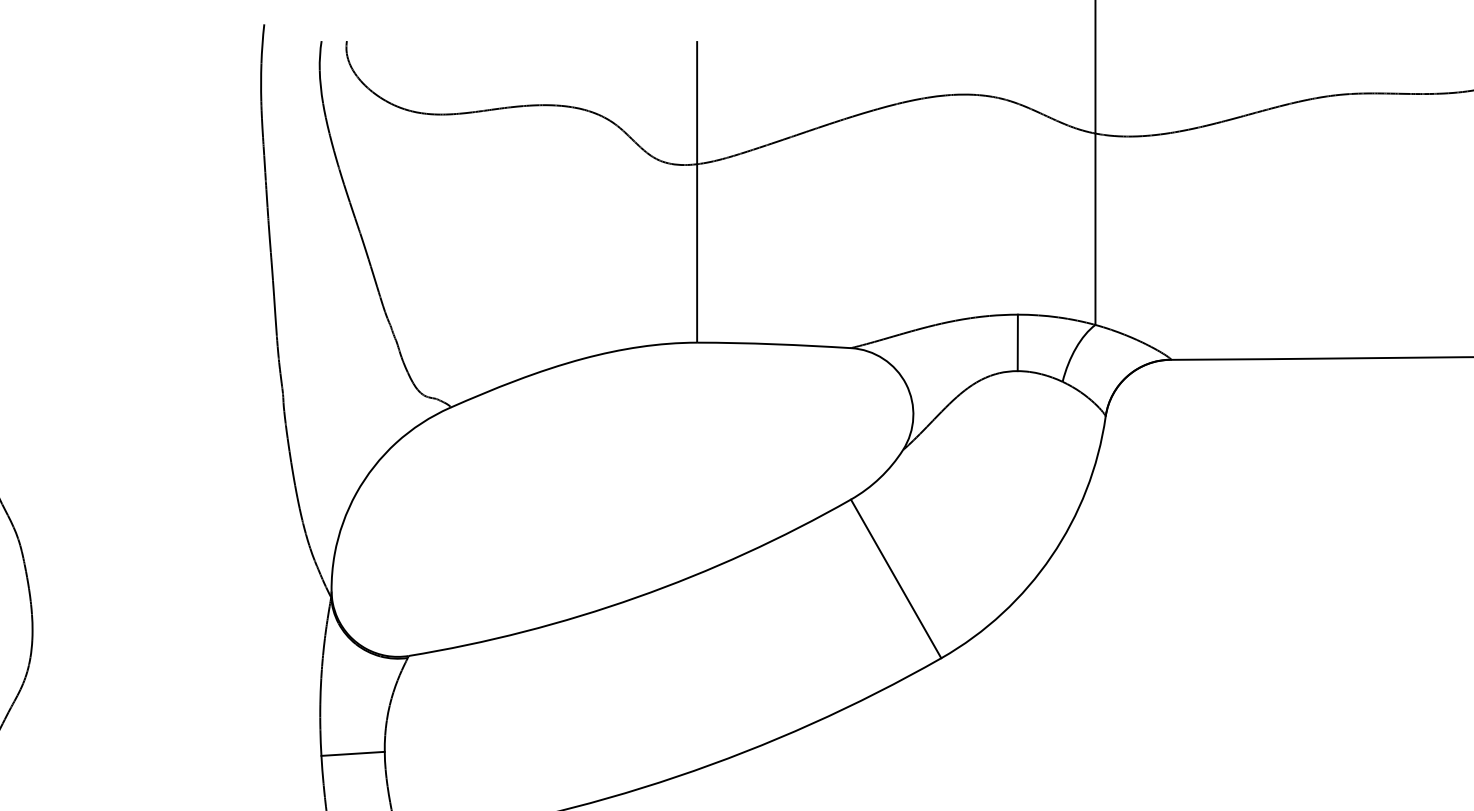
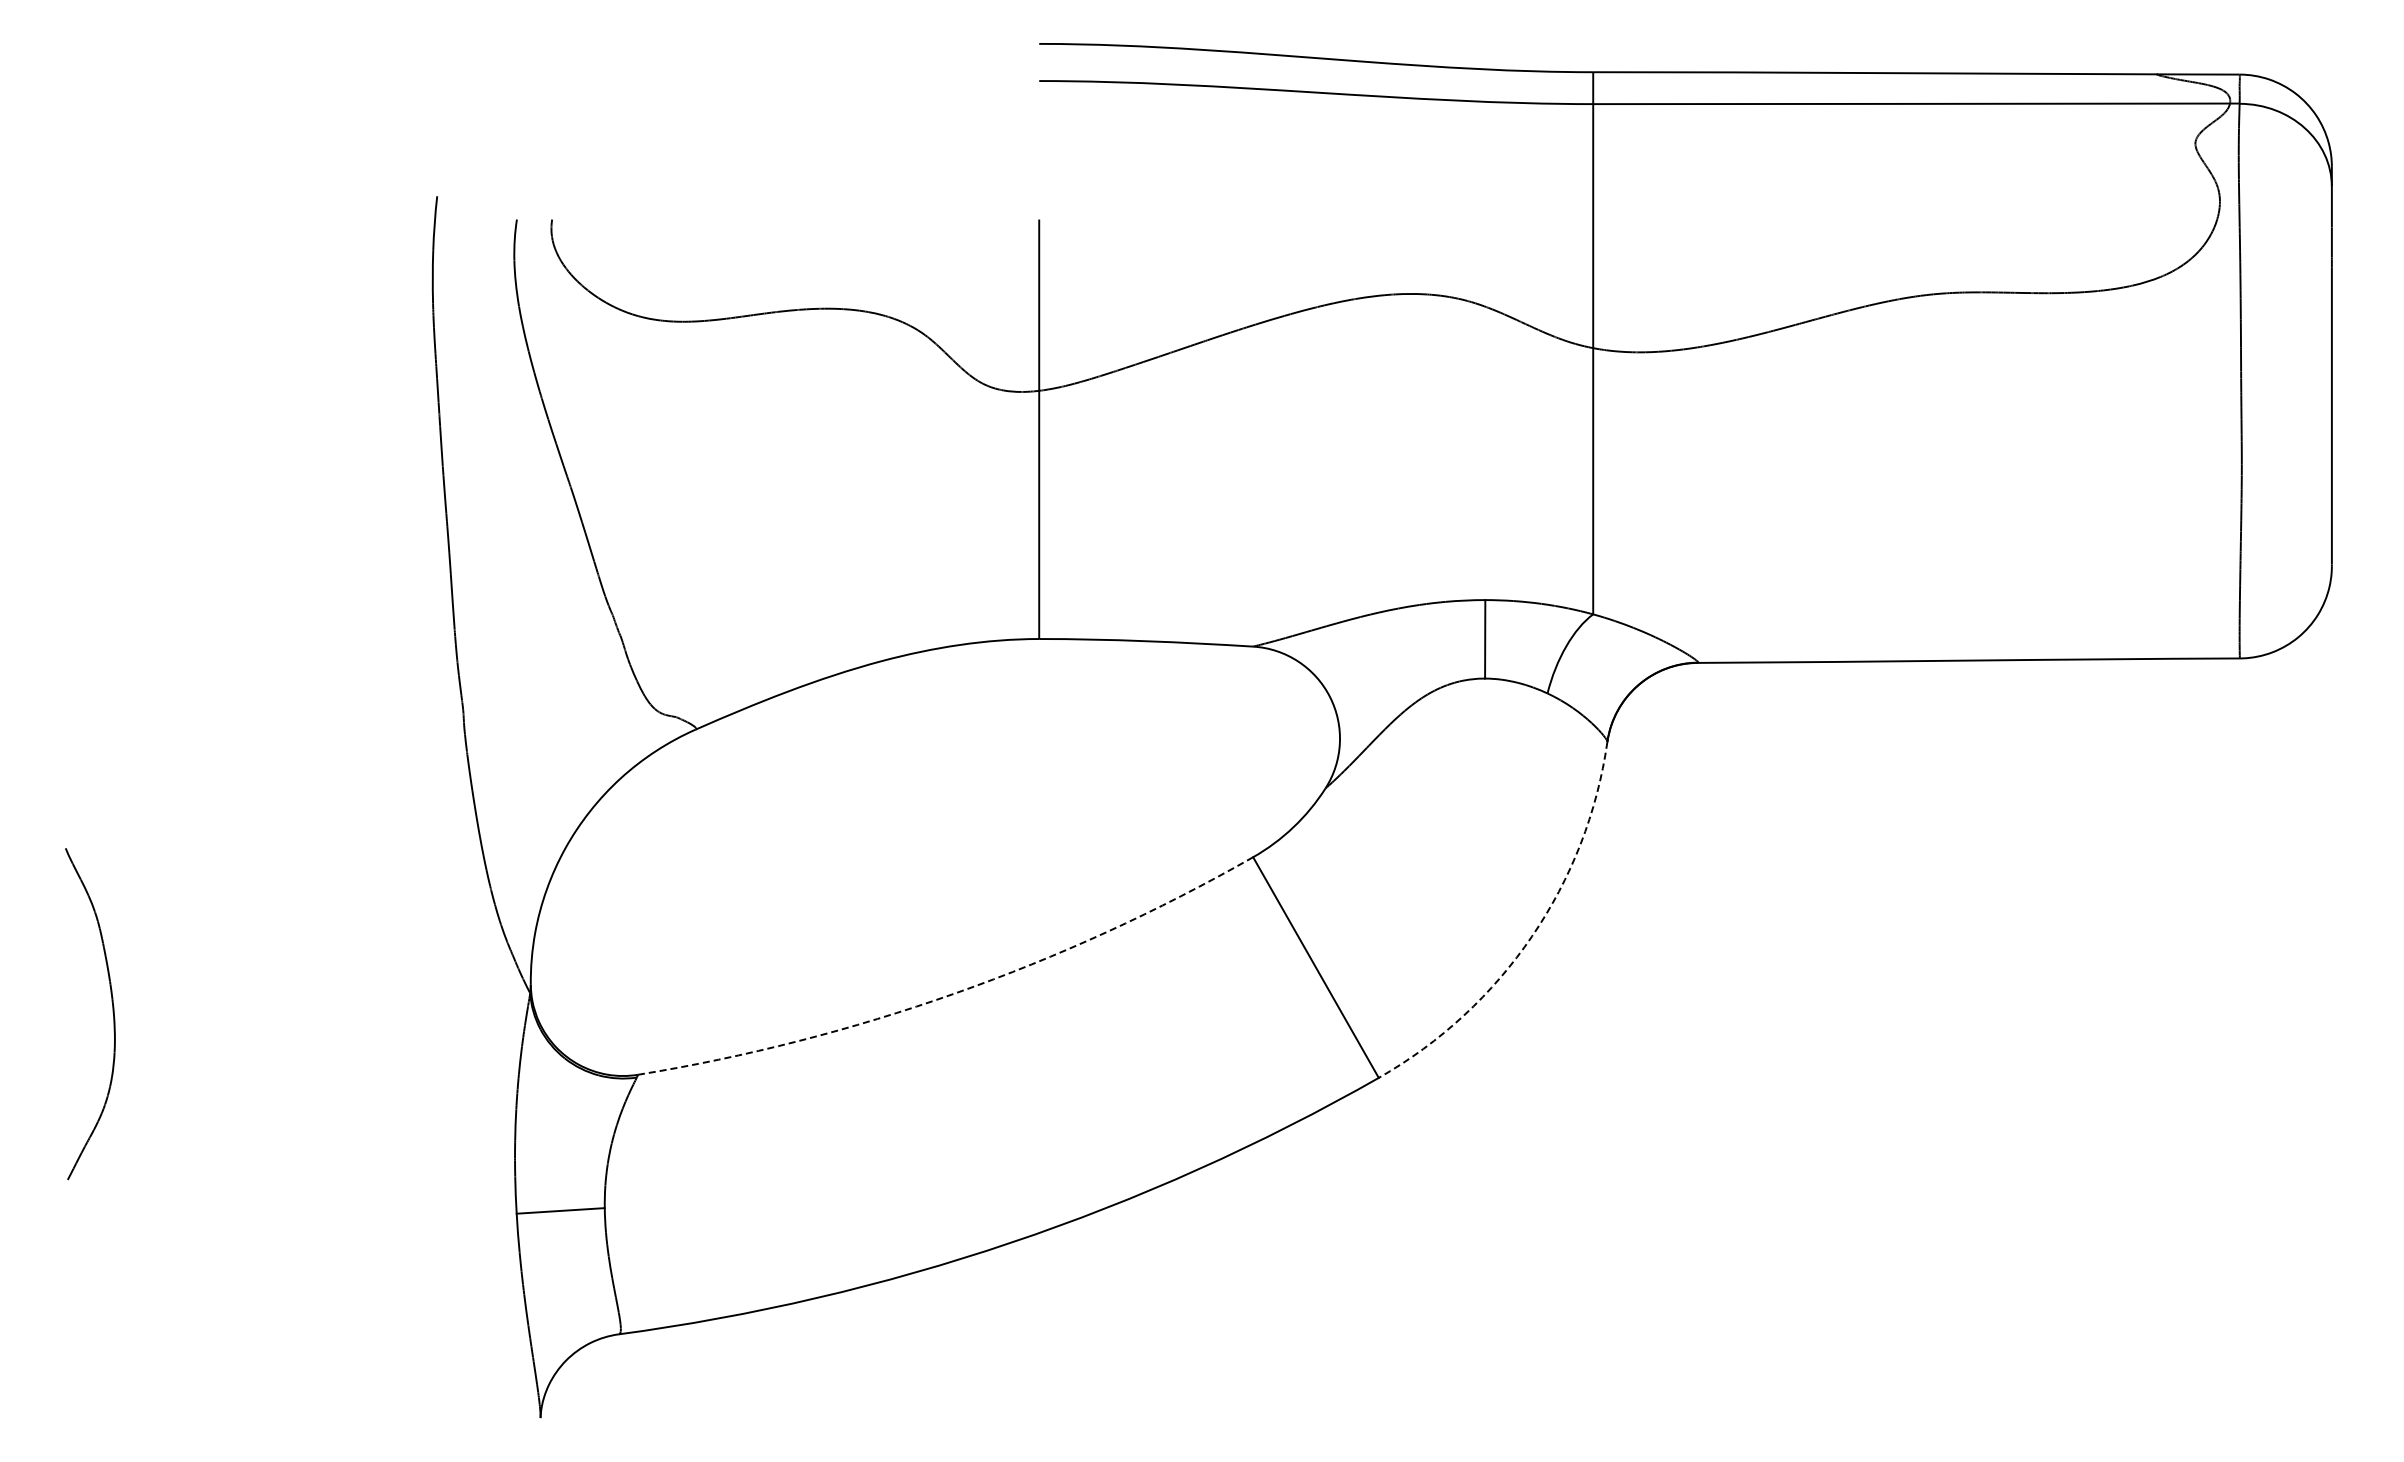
arc: (1051, 556) -> (1532, 936), solid -> dashed
arc: (636, 597) -> (955, 993), solid -> dashed

